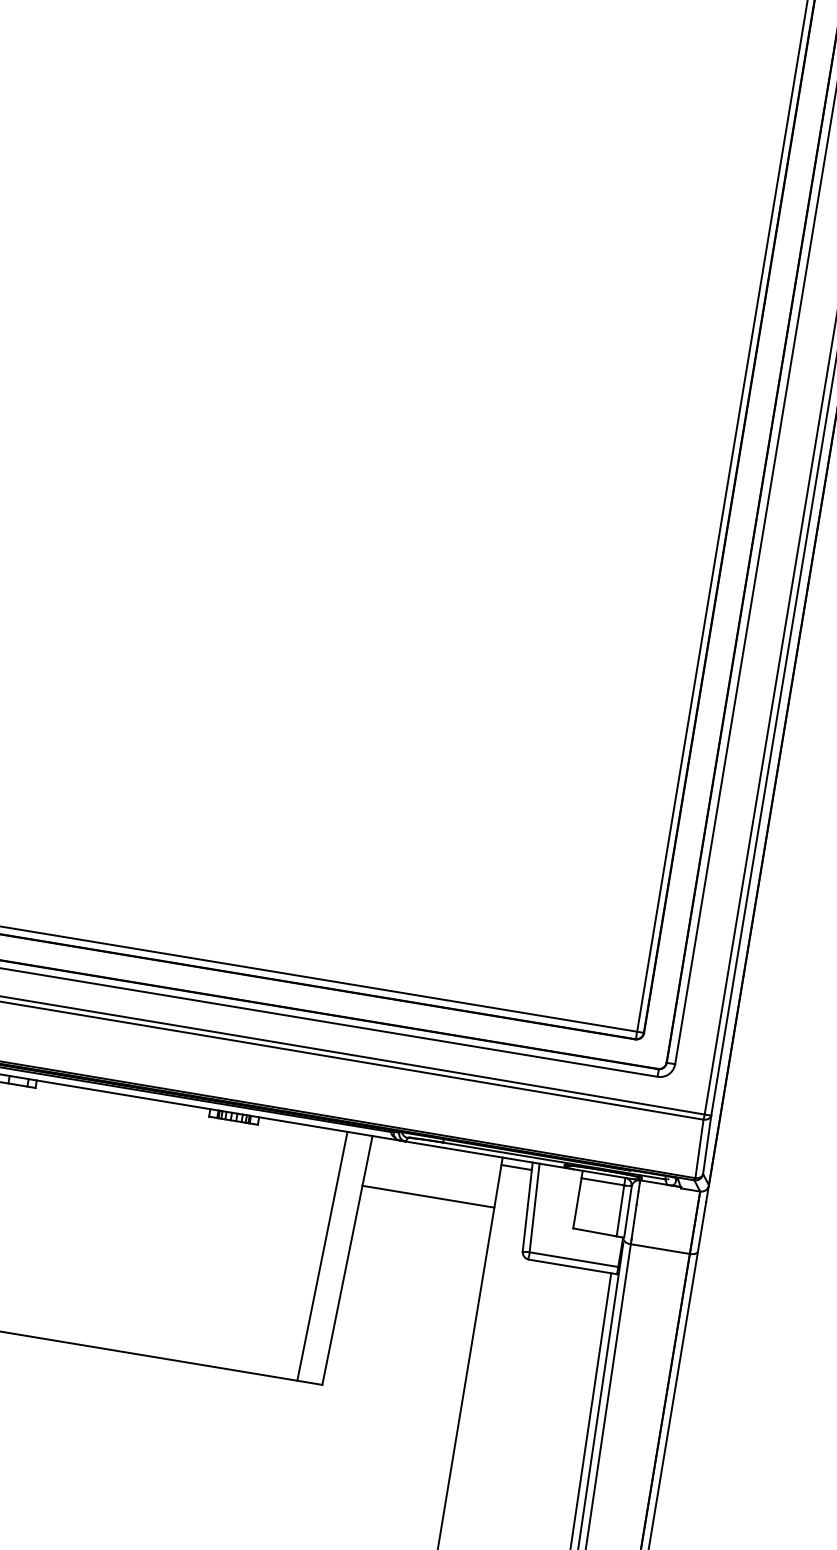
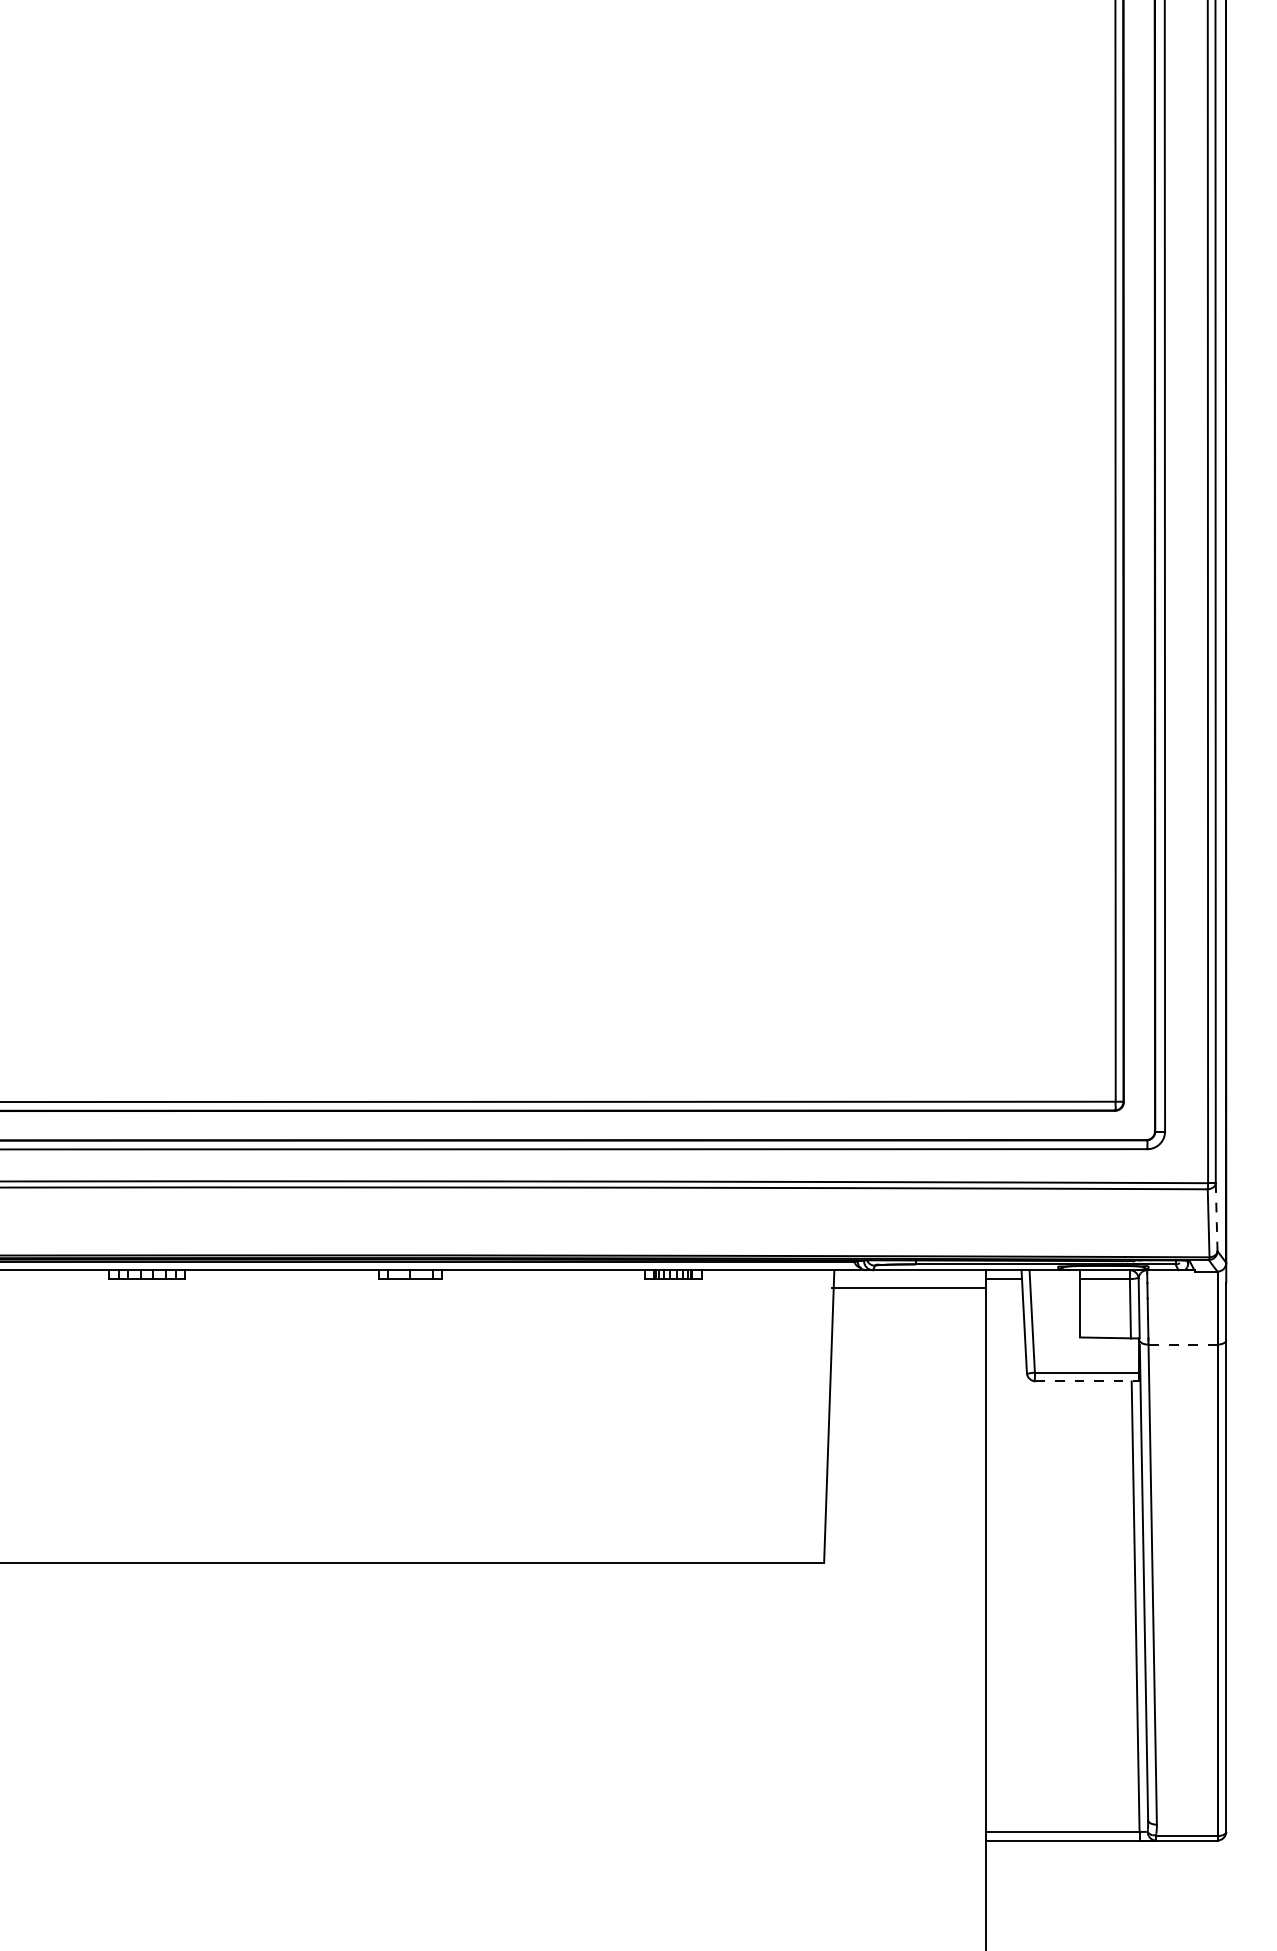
line: (707, 1145) -> (1216, 1217), solid -> dashed
line: (428, 1196) -> (909, 1287), moved
line: (659, 1248) -> (1182, 1344), solid -> dashed
line: (321, 1256) -> (799, 1416), removed
line: (573, 1267) -> (1087, 1381), solid -> dashed

